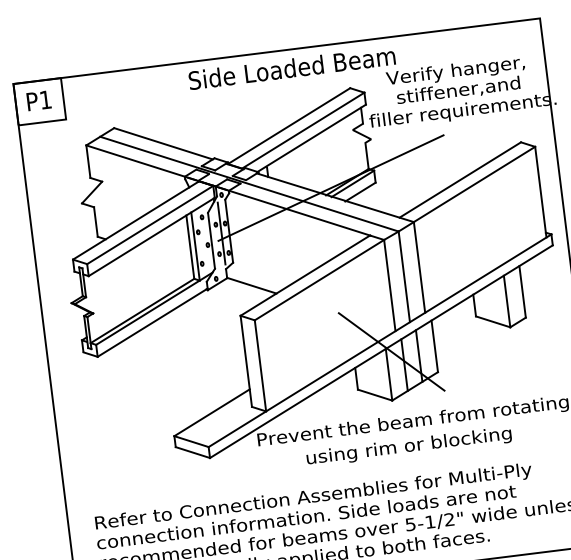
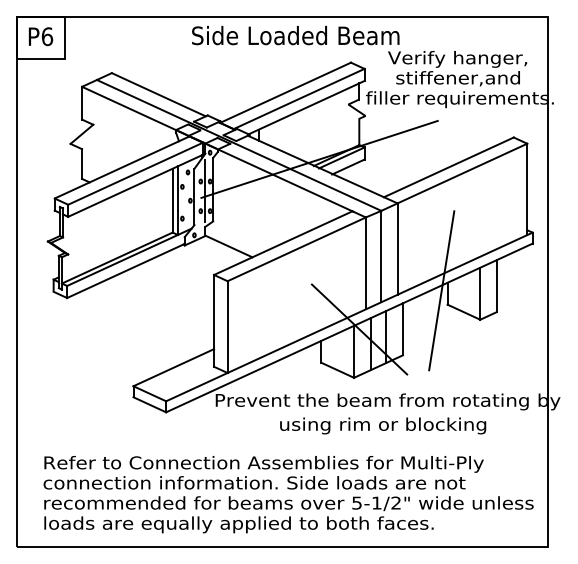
text: (45, 99) -> (47, 36), P1 -> P6
line: (468, 303) -> (441, 290), added
text: (409, 446) -> (383, 425), moved

